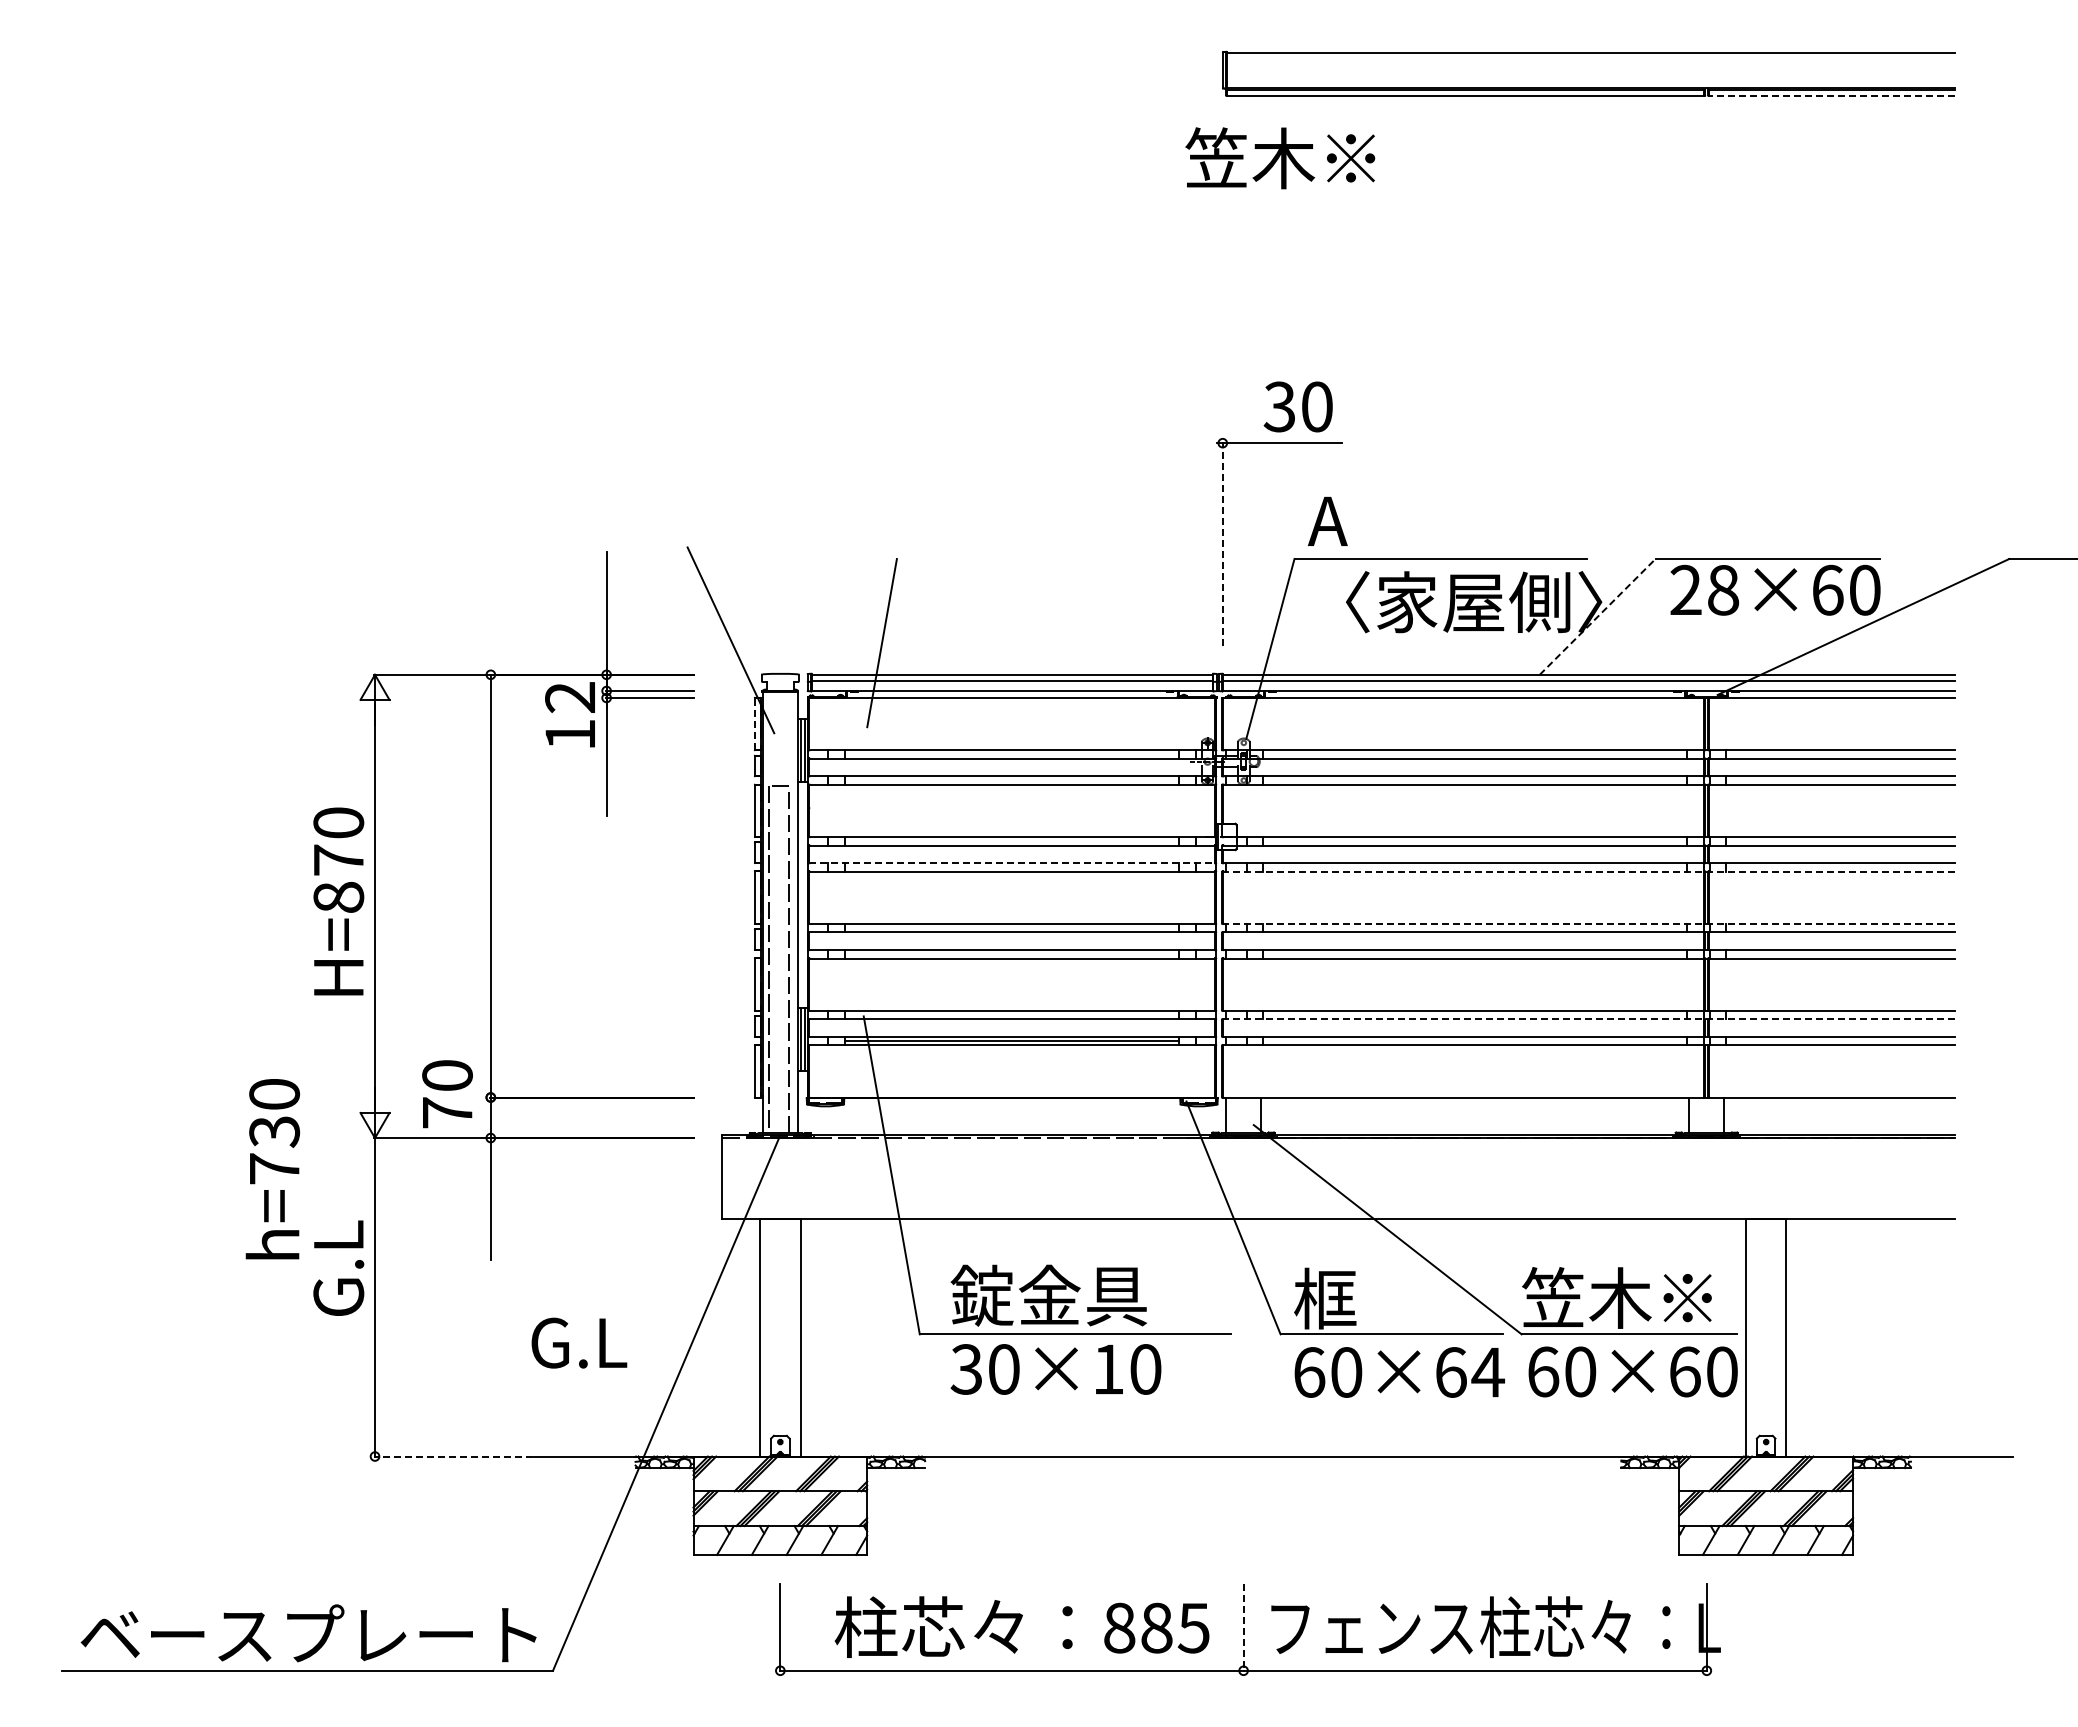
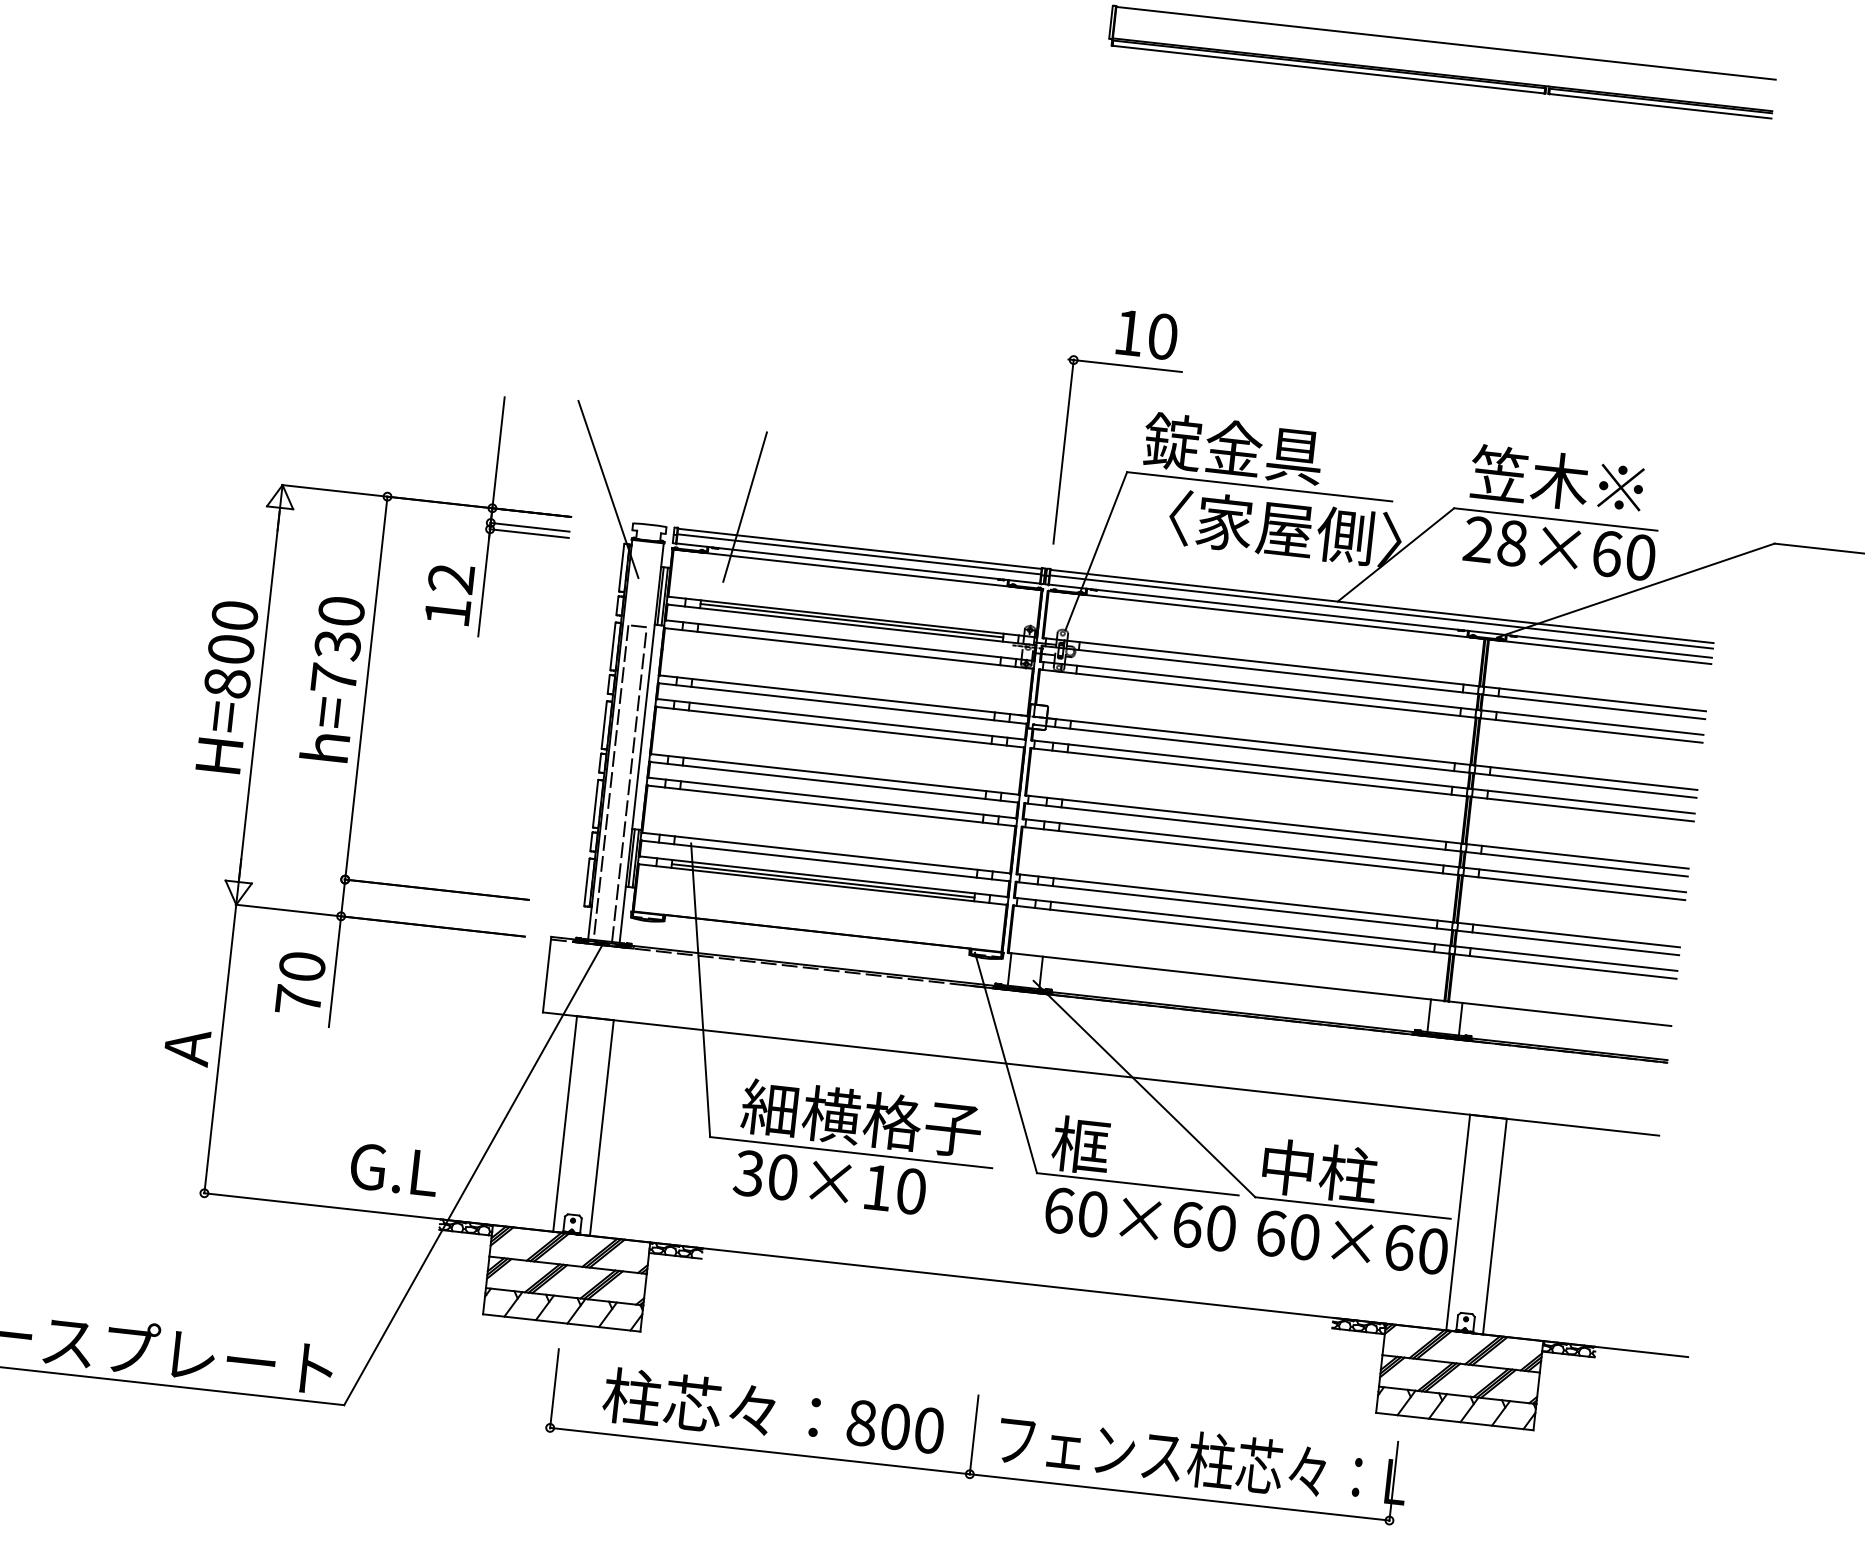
line: (1832, 95) -> (1660, 106), dashed -> solid
text: (1280, 158) -> (1557, 480), moved
text: (1278, 406) -> (1127, 332), 30 -> 10
text: (1406, 520) -> (1232, 448), A -> 錠金具
line: (1222, 544) -> (1063, 451), dashed -> solid
line: (1597, 616) -> (1395, 554), dashed -> solid
text: (569, 714) -> (448, 593), moved
line: (754, 724) -> (621, 568), dashed -> solid
line: (1012, 754) -> (852, 621), added
text: (338, 859) -> (231, 648), H=870 -> H=800
line: (1012, 863) -> (841, 719), dashed -> solid
line: (1589, 871) -> (1363, 784), dashed -> solid
line: (1589, 923) -> (1357, 831), dashed -> solid
line: (1589, 1019) -> (1348, 918), dashed -> solid
text: (447, 1094) -> (300, 983), moved
text: (272, 1169) -> (332, 679), moved
text: (338, 1269) -> (190, 1020), G.L -> A
text: (1082, 1295) -> (861, 1118), 錠金具 -> 細横格子
text: (1616, 1297) -> (1344, 1173), 笠木※ -> 中柱
text: (579, 1342) -> (394, 1169), moved
text: (1488, 1372) -> (1221, 1228), 60×64 -> 60×60
line: (453, 1456) -> (275, 1201), dashed -> solid
text: (1175, 1627) -> (912, 1428), 885 -> 800
line: (1243, 1627) -> (974, 1435), dashed -> solid

